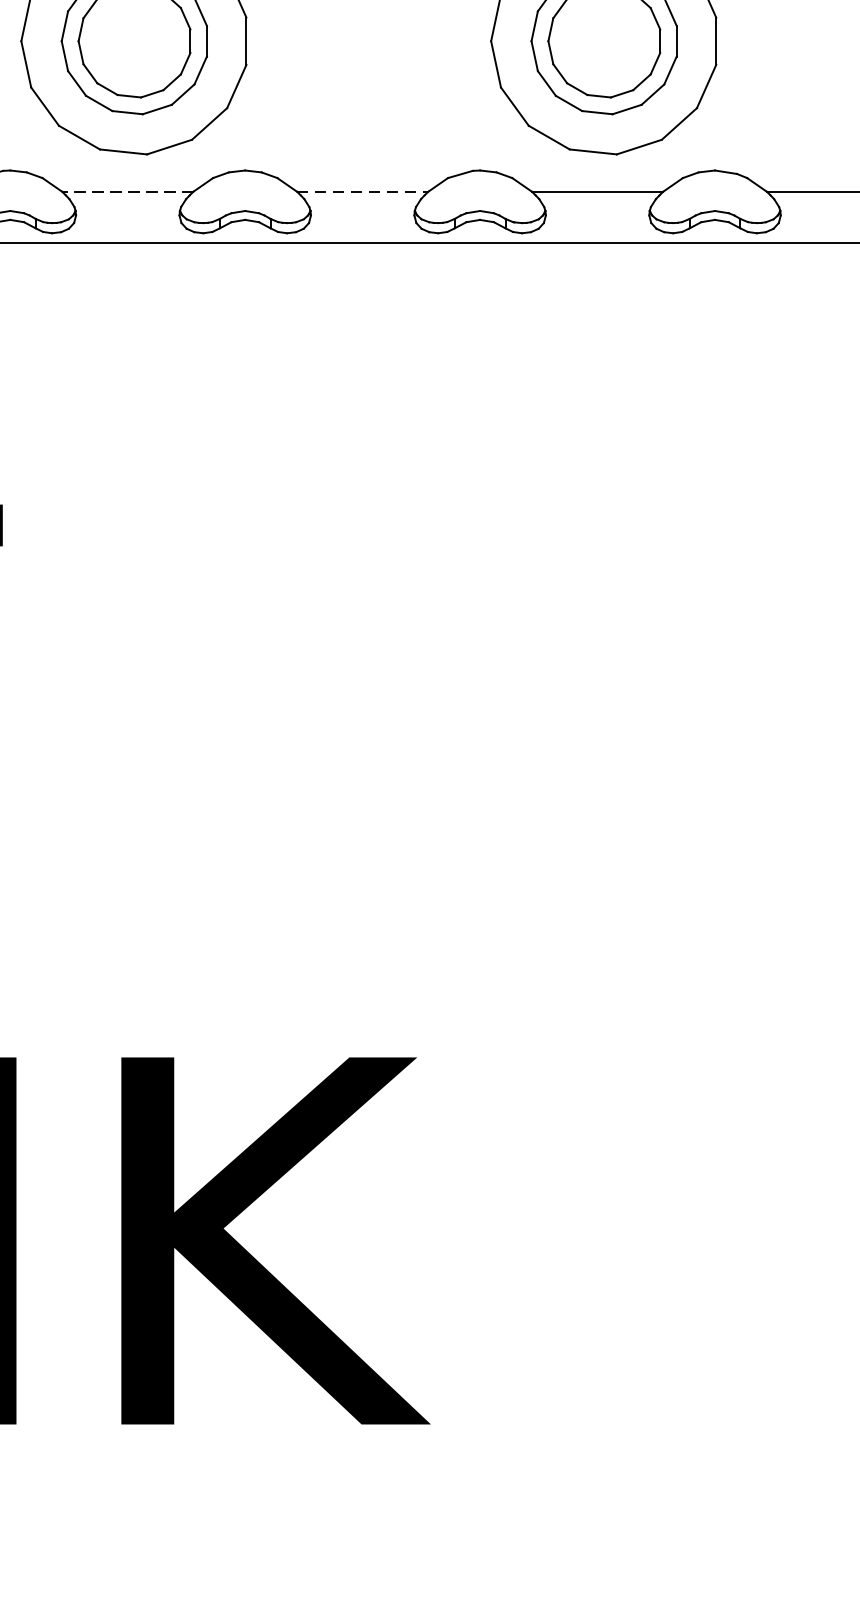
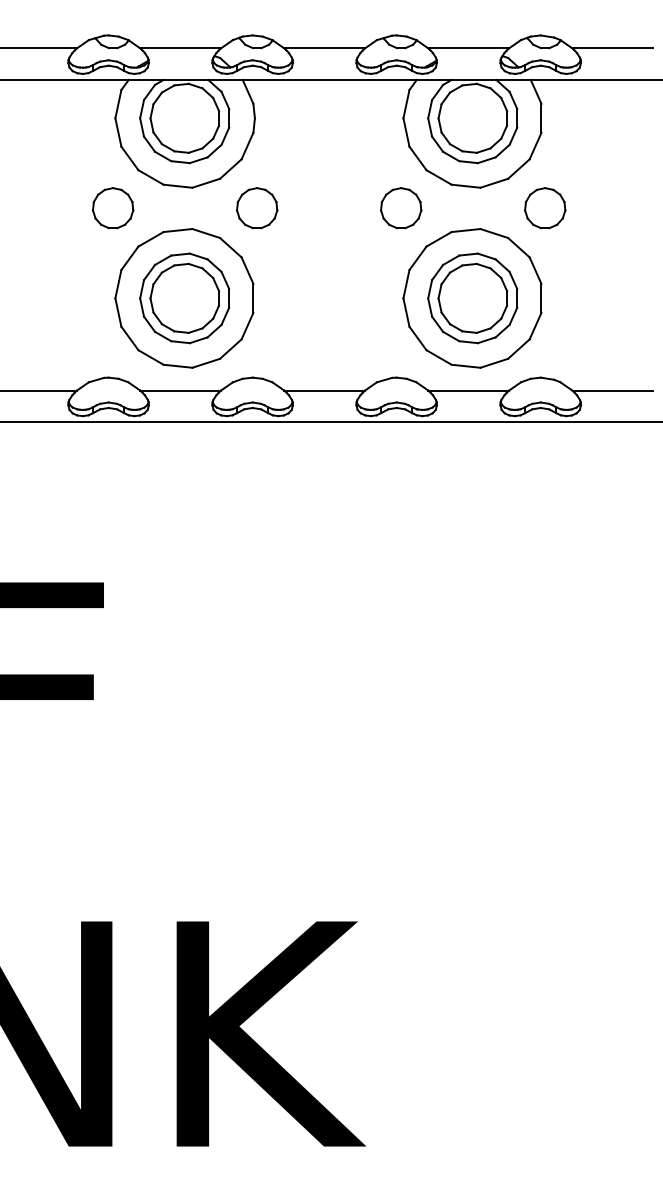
line: (127, 191) -> (180, 390), dashed -> solid
line: (364, 191) -> (325, 390), dashed -> solid

